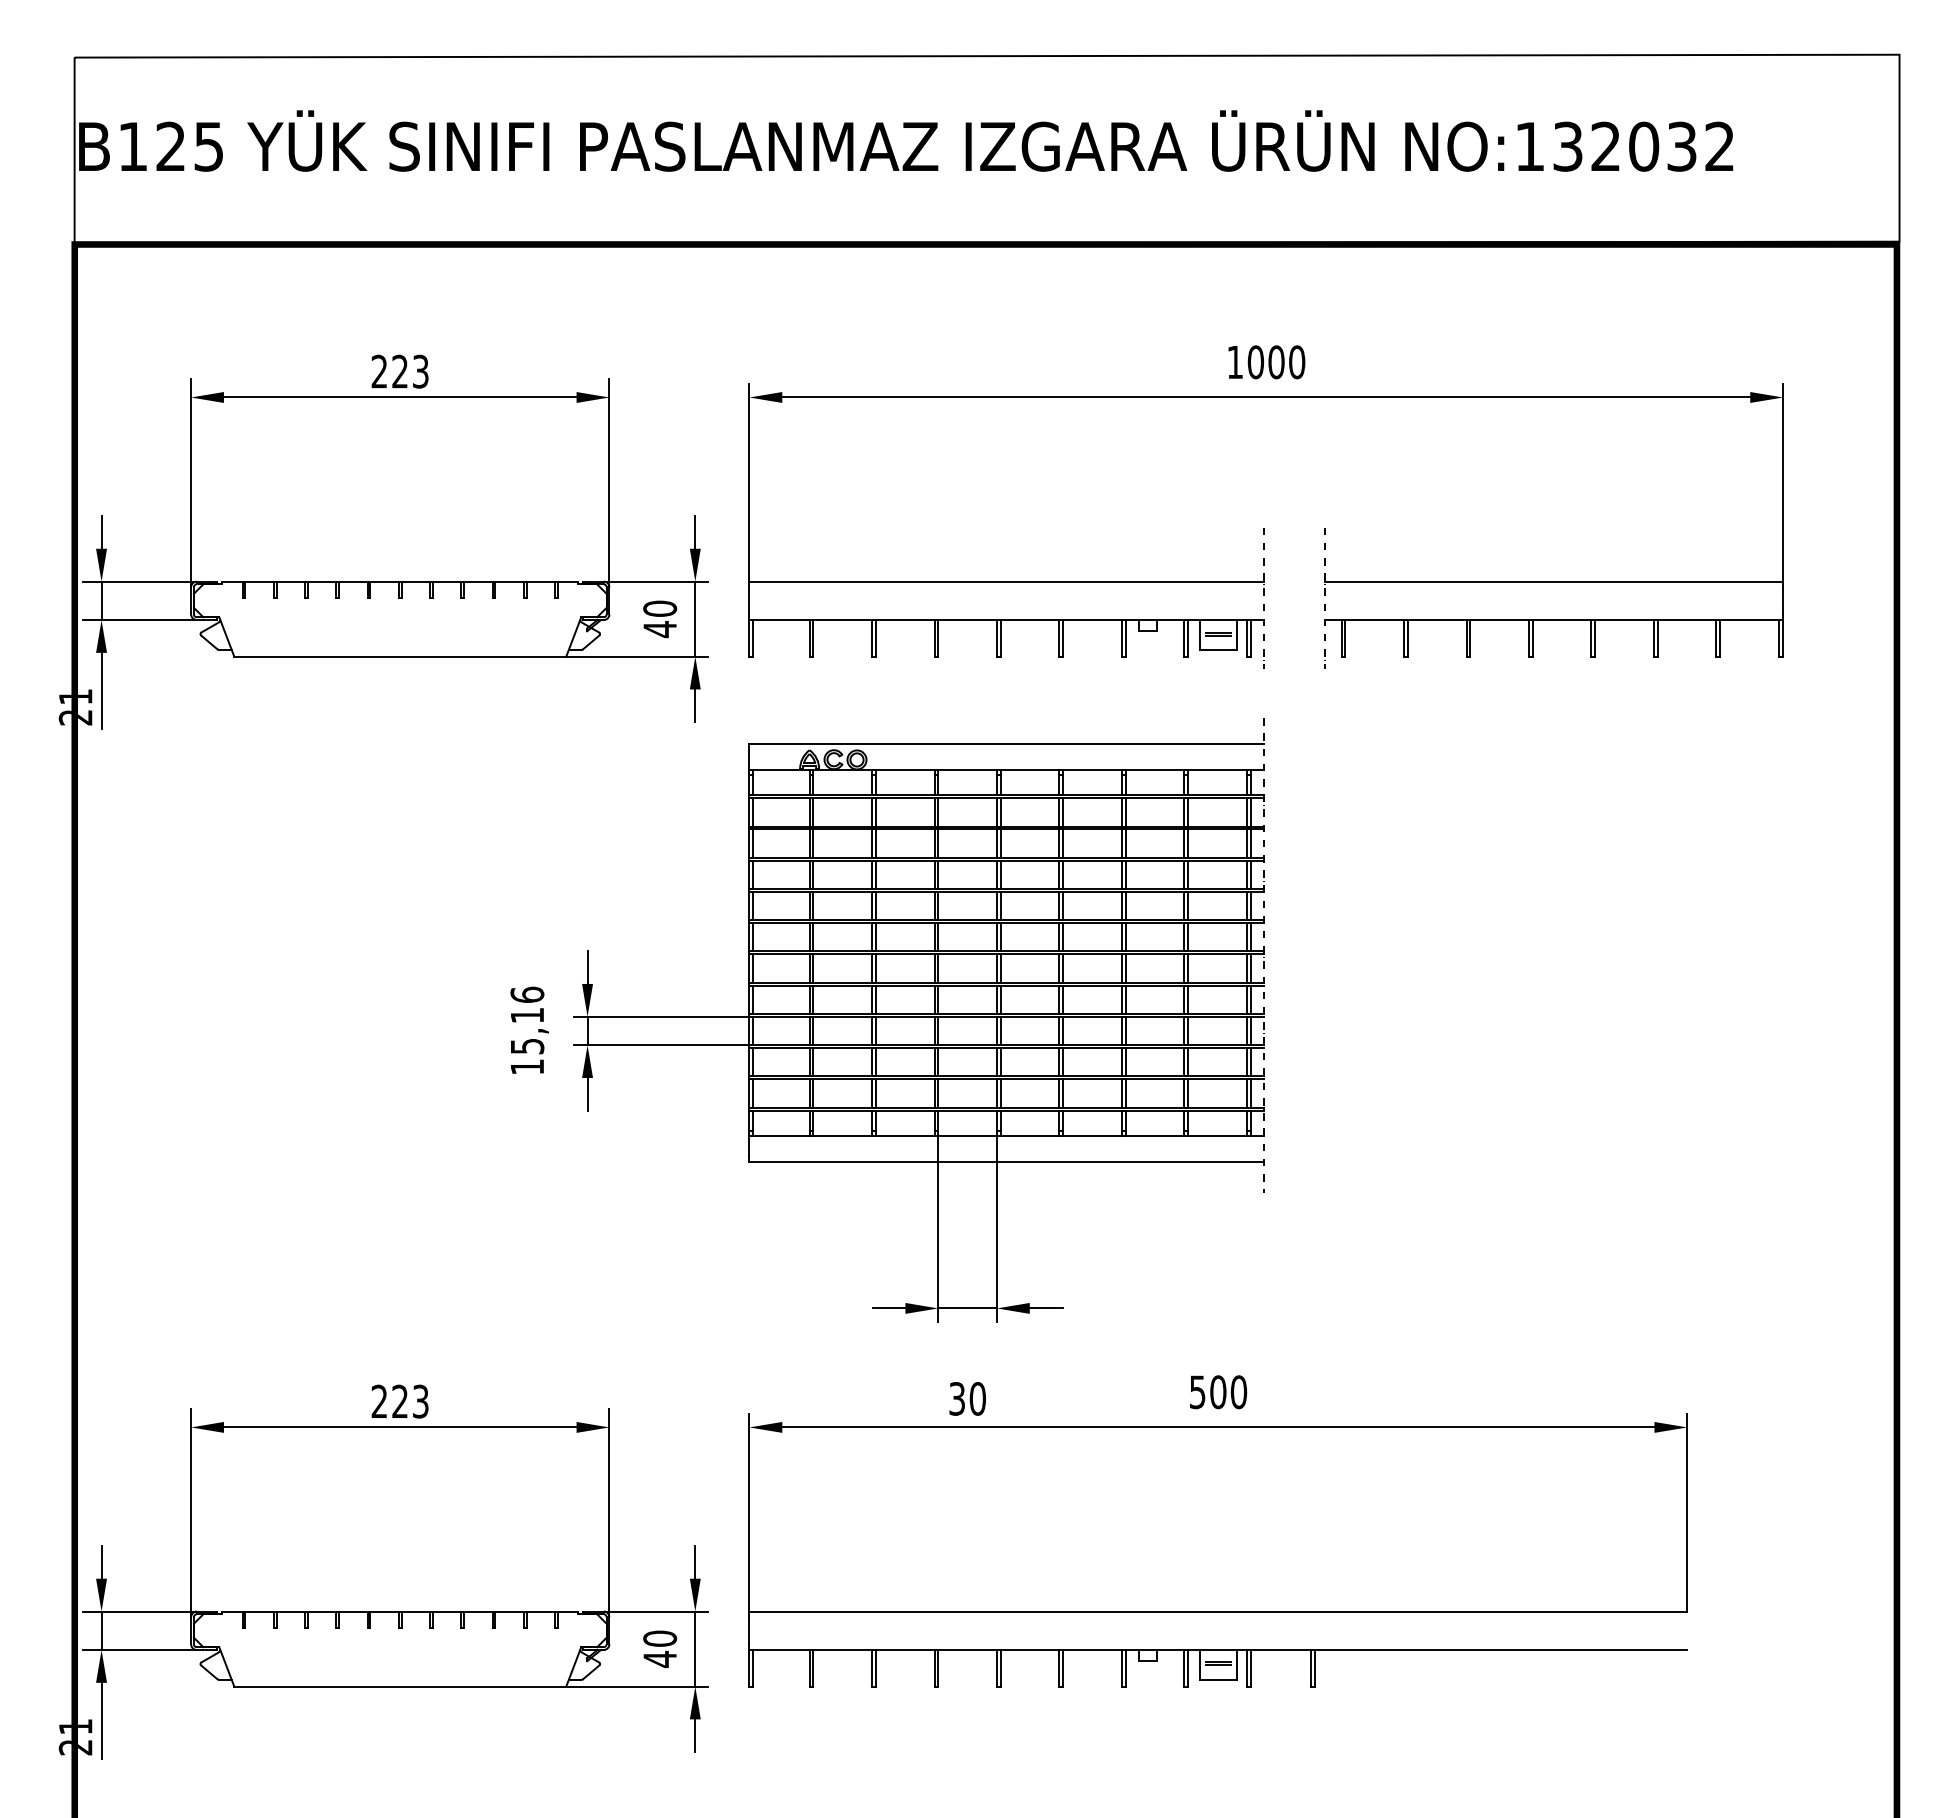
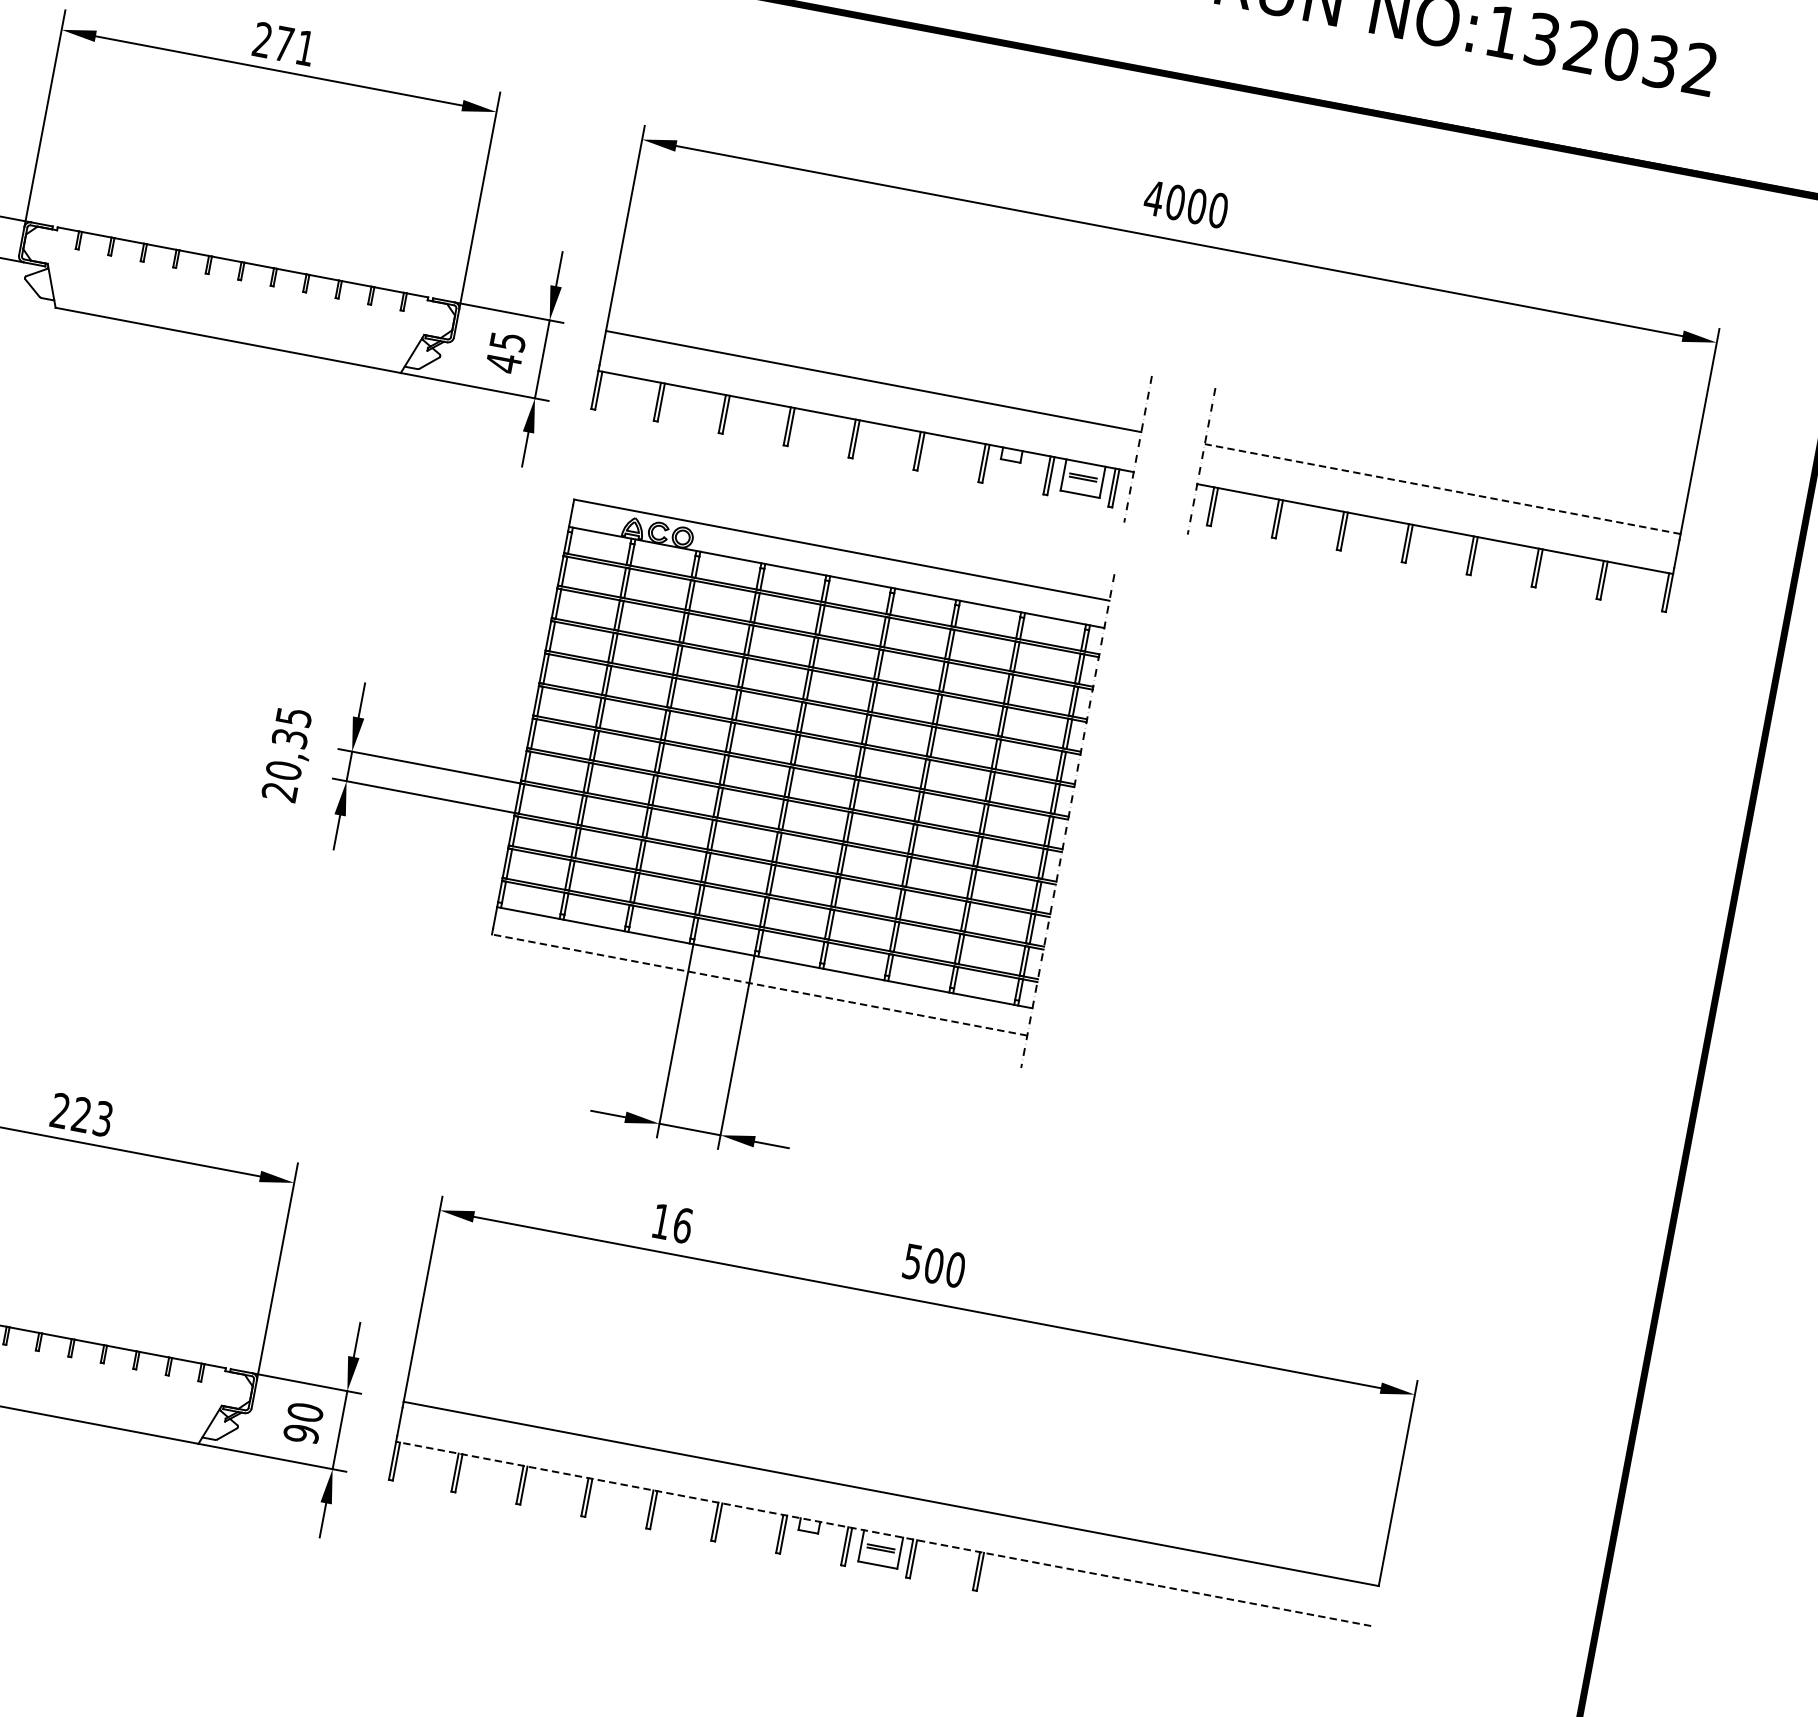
text: (1234, 362) -> (1153, 198), 1000 -> 4000
text: (410, 371) -> (294, 45), 223 -> 271
line: (1554, 581) -> (1443, 489), solid -> dashed
text: (660, 608) -> (508, 341), 40 -> 45
text: (527, 1030) -> (287, 754), 15,16 -> 20,35
line: (1006, 1162) -> (759, 985), solid -> dashed
text: (967, 1398) -> (672, 1223), 30 -> 16
line: (1218, 1649) -> (883, 1533), solid -> dashed
text: (660, 1658) -> (301, 1433), 40 -> 90

